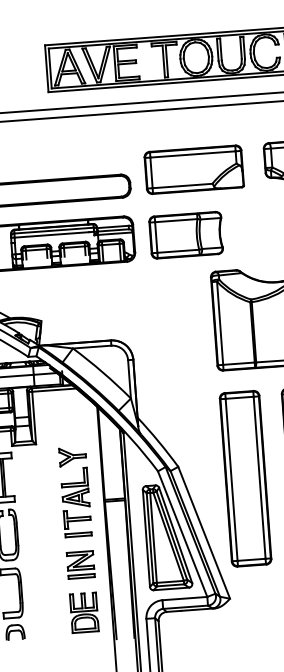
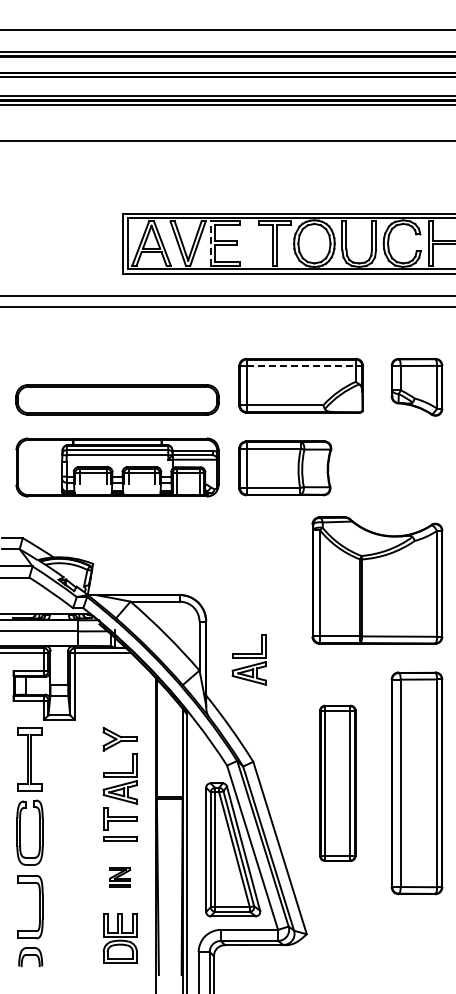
line: (114, 63) -> (210, 243), solid -> dashed
line: (193, 154) -> (301, 366), solid -> dashed
part: (168, 387) -> (248, 659), added
part: (245, 478) -> (337, 783), size x0.7
part: (80, 565) -> (119, 877), size x0.6

